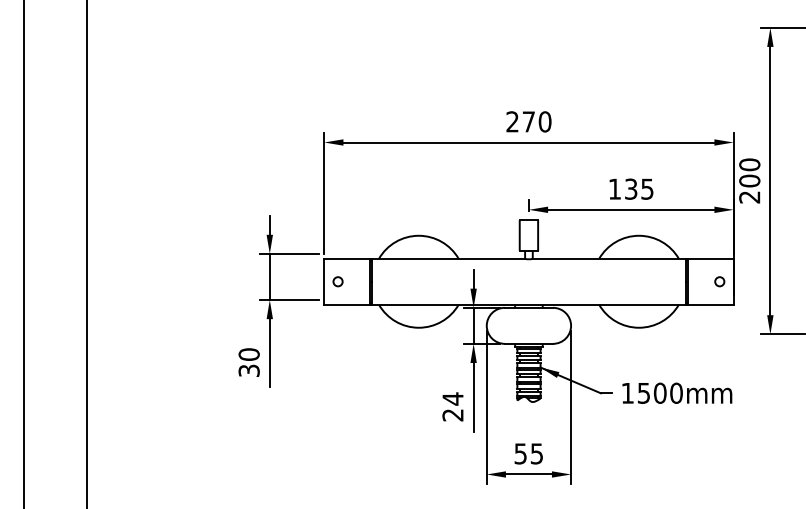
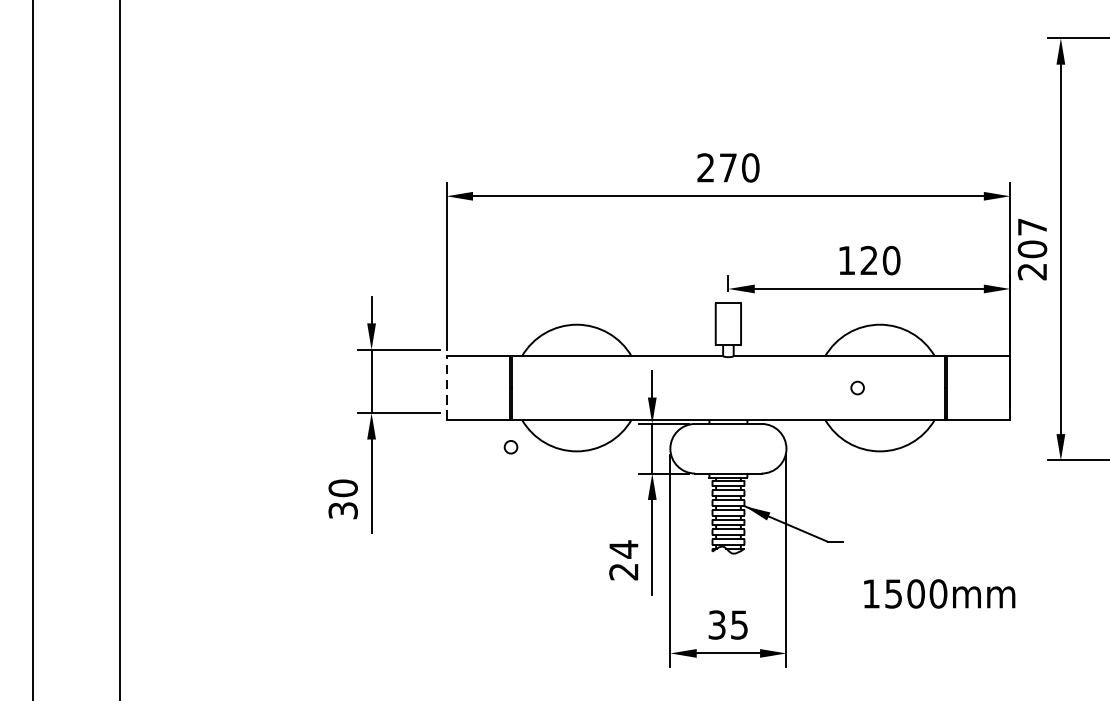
text: (749, 164) -> (1032, 226), 200 -> 207
text: (639, 188) -> (880, 259), 135 -> 120
line: (324, 281) -> (446, 387), solid -> dashed
circle: (337, 281) -> (510, 446), moved
circle: (719, 281) -> (857, 387), moved
text: (677, 392) -> (939, 592), moved
text: (520, 453) -> (716, 624), 55 -> 35

